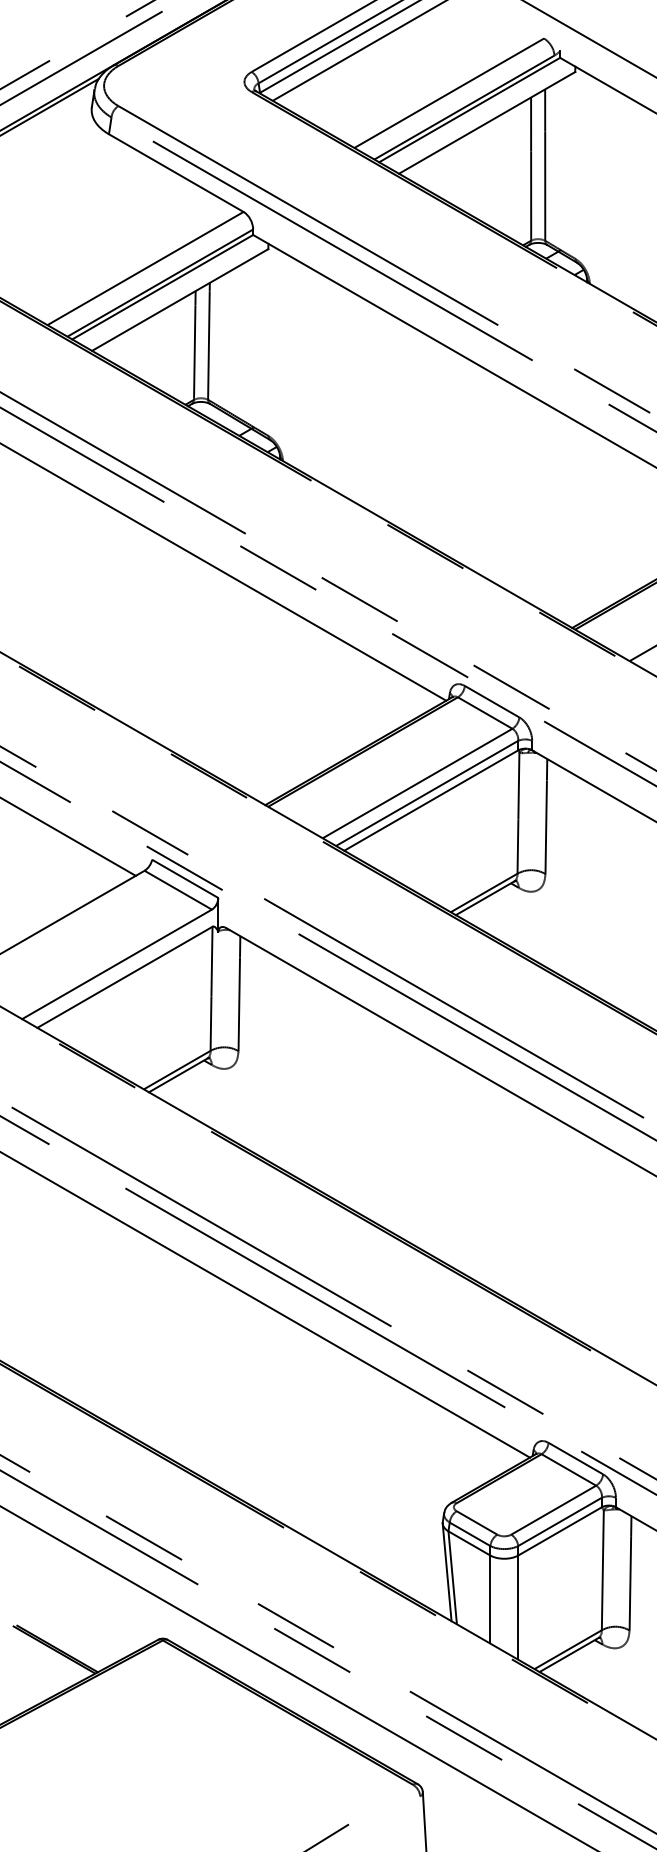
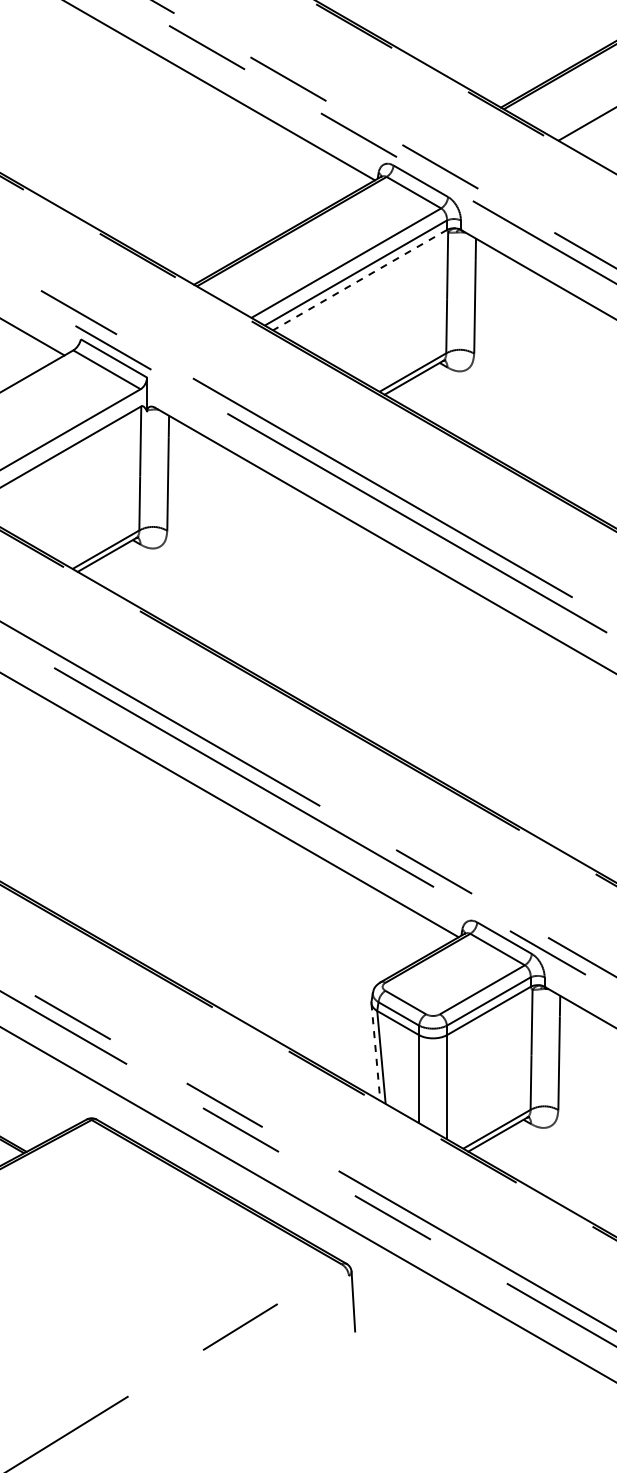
line: (430, 800) -> (359, 280), solid -> dashed
line: (447, 1572) -> (376, 1052), solid -> dashed

